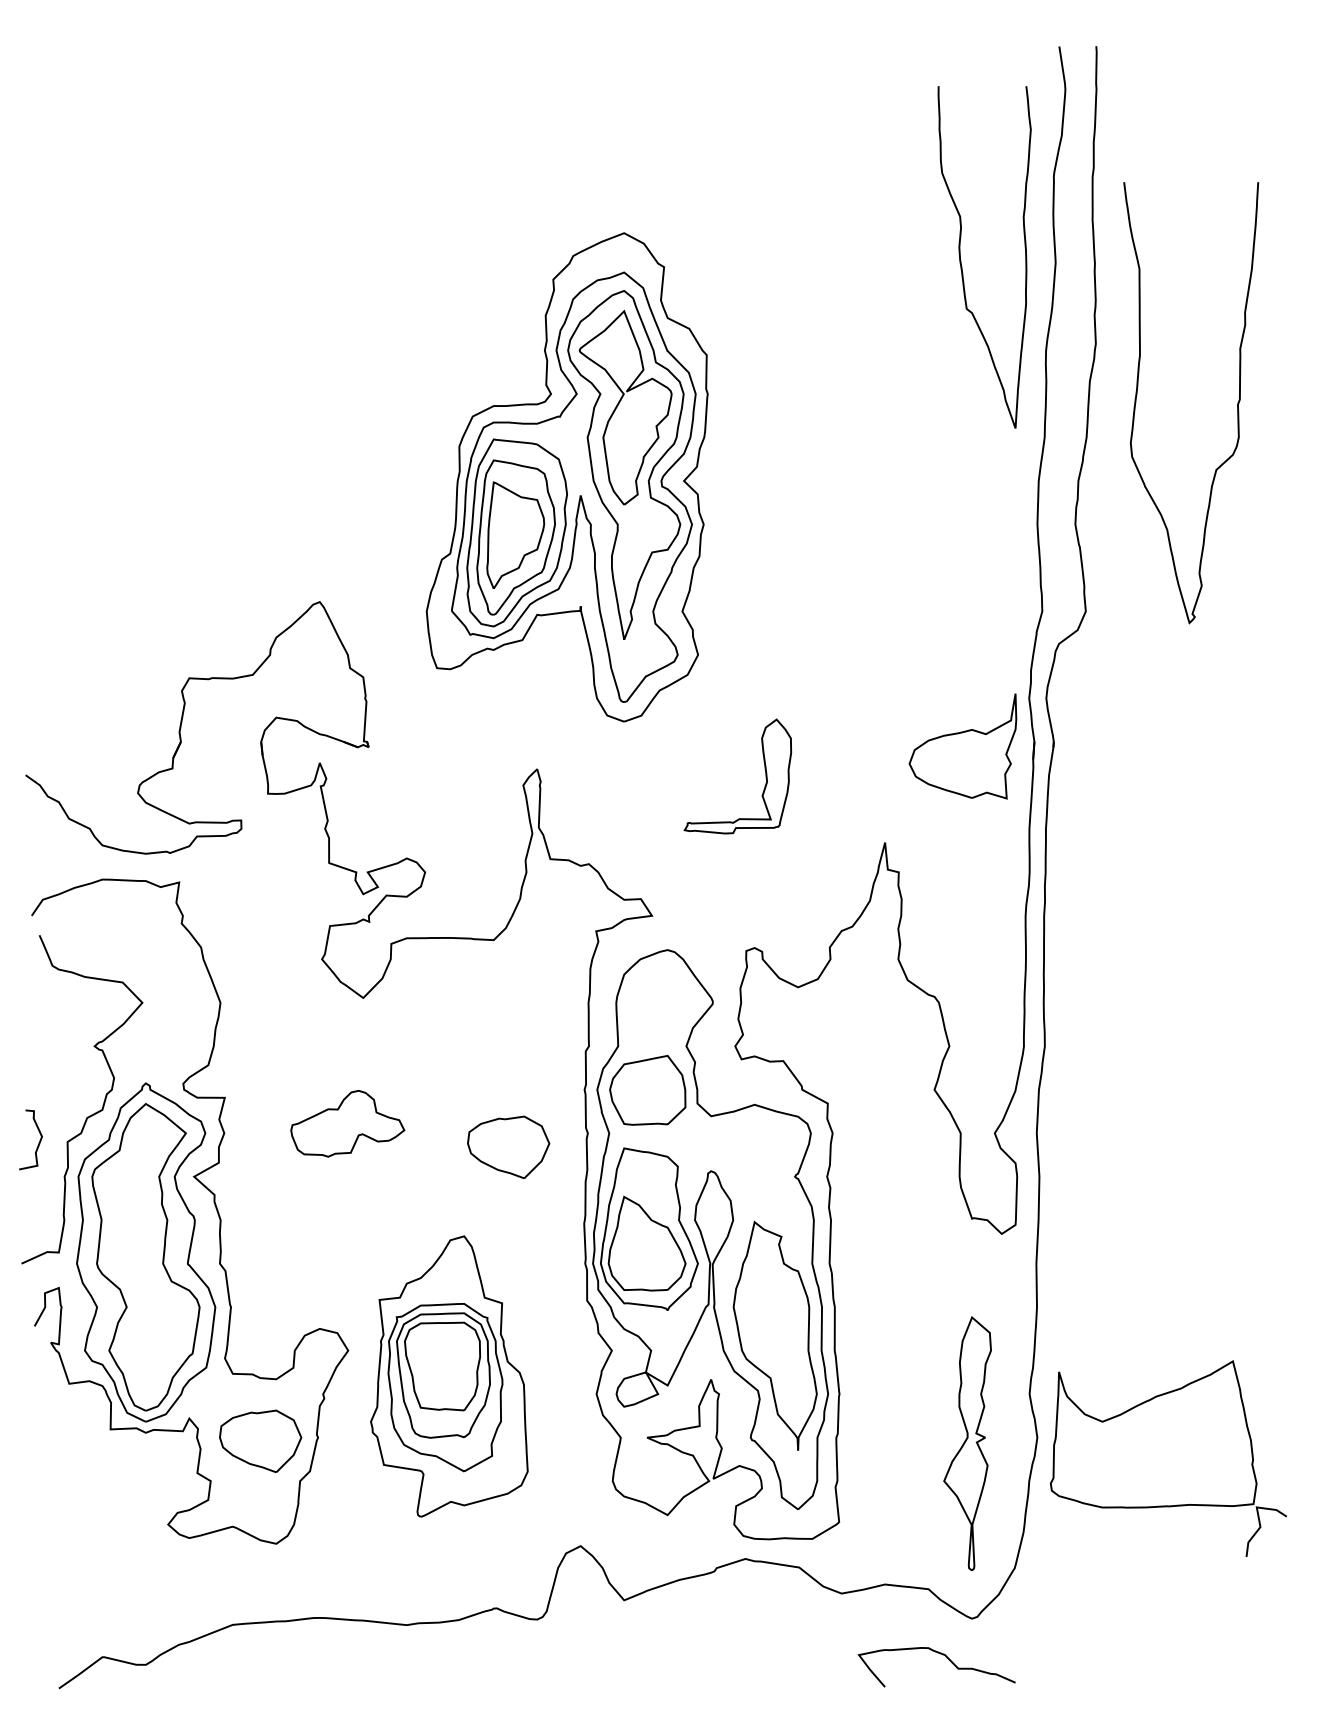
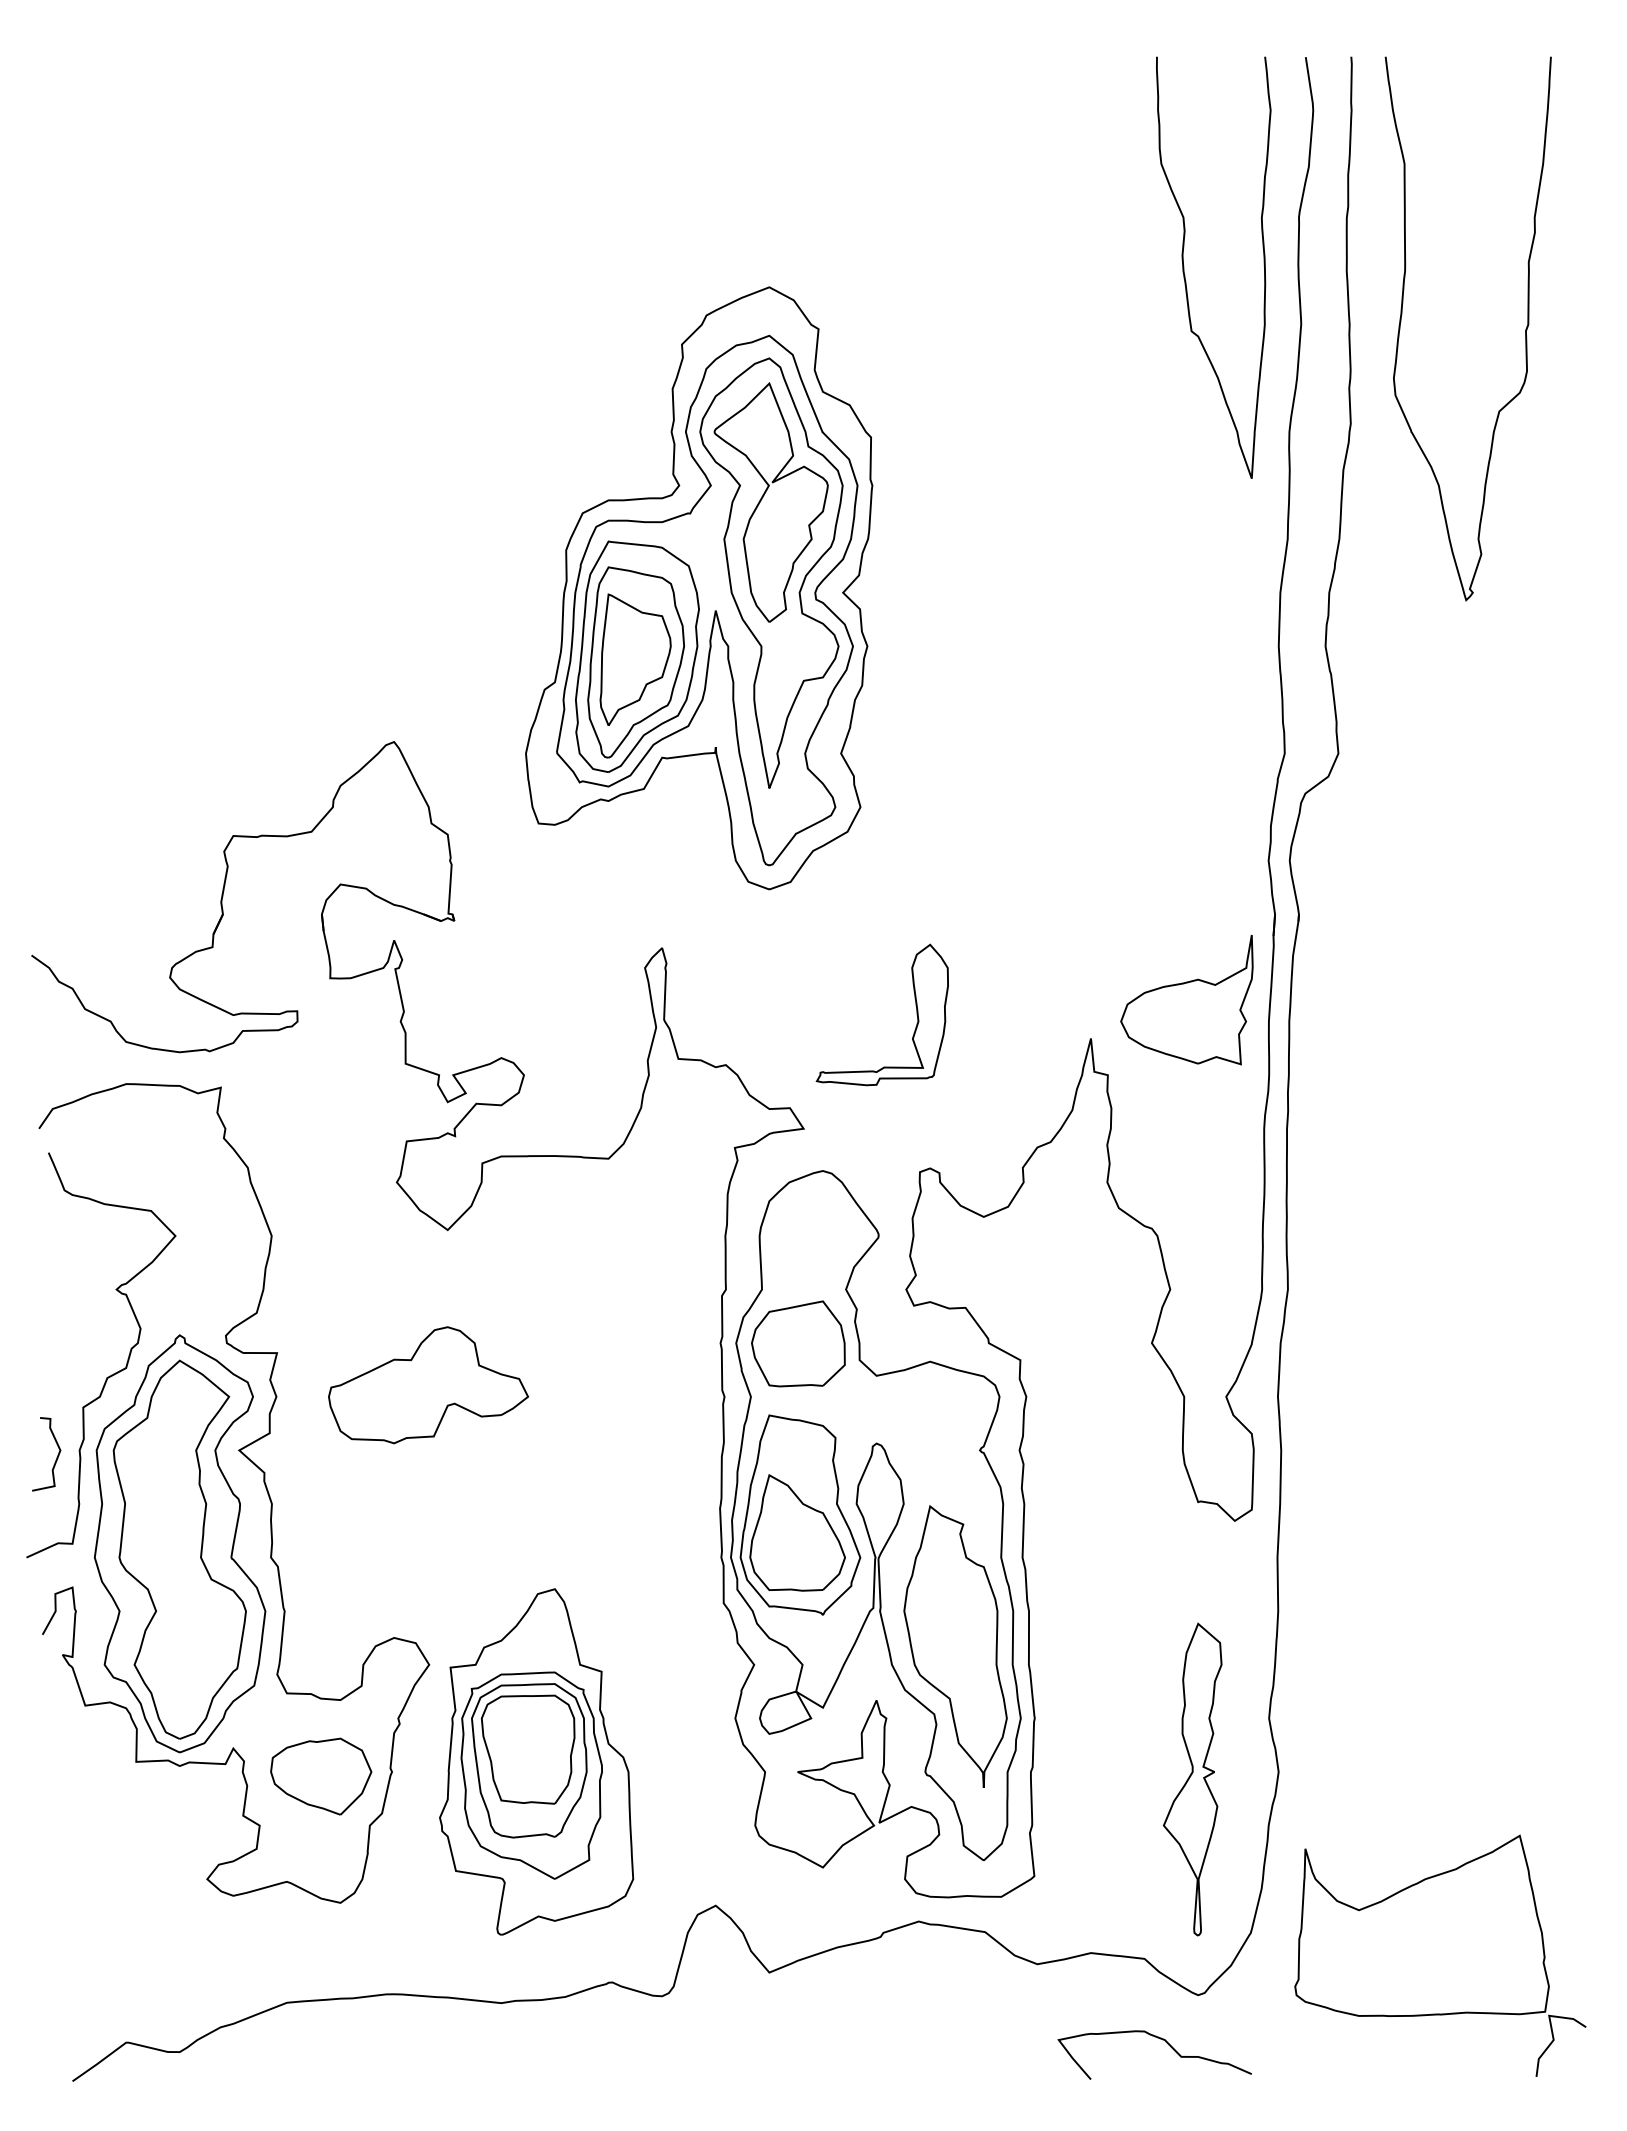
curve: (961, 260) -> (1185, 271), moved
curve: (1237, 403) -> (1525, 329), moved
part: (962, 746) -> (1186, 1000), moved
part: (764, 769) -> (915, 1006), moved
part: (347, 1123) -> (428, 1384), size x1.43
curve: (38, 1142) -> (56, 1457), moved
part: (508, 1146) -> (626, 1413), removed
part: (449, 1376) -> (536, 1761), moved
part: (1167, 1458) -> (1439, 1955), moved

